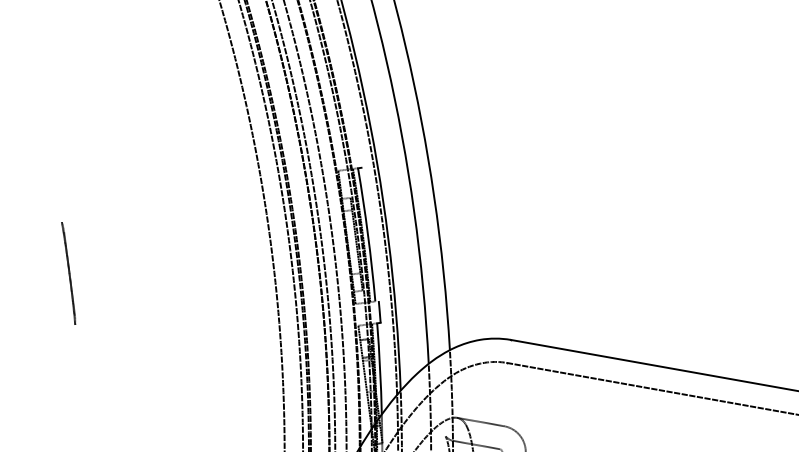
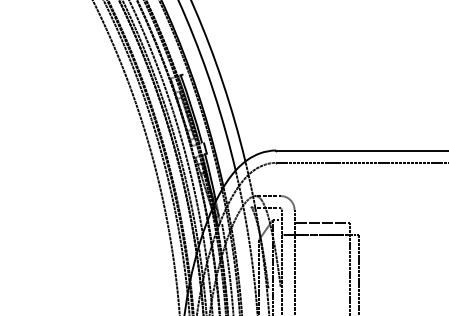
line: (68, 272) -> (39, 156), removed

